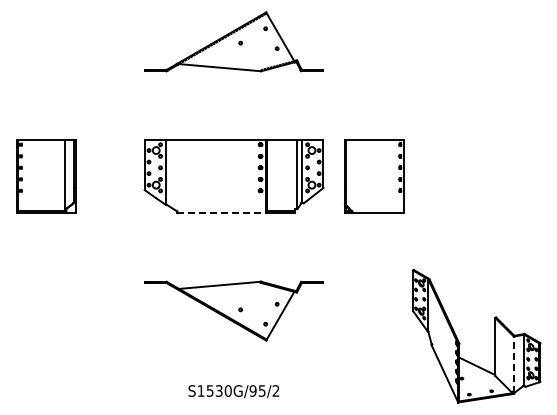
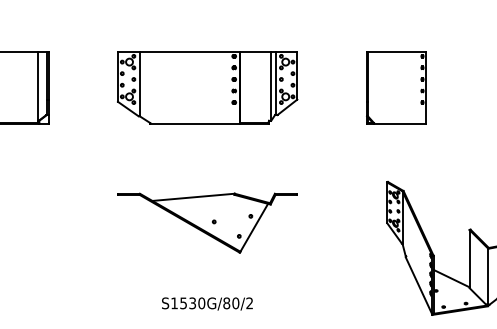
part: (374, 176) -> (396, 88), moved
line: (221, 212) -> (194, 124), dashed -> solid
line: (513, 364) -> (487, 276), dashed -> solid
text: (257, 390) -> (231, 302), S1530G/95/2 -> S1530G/80/2

